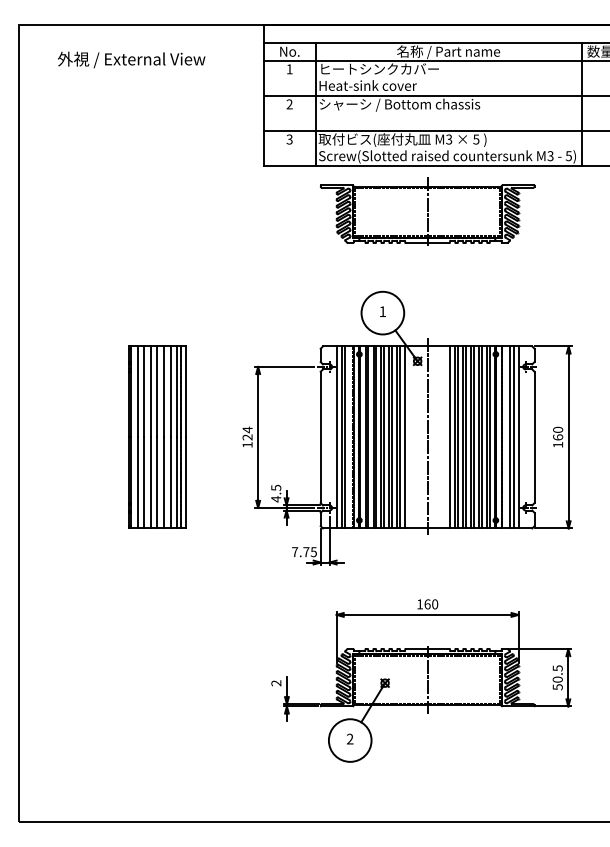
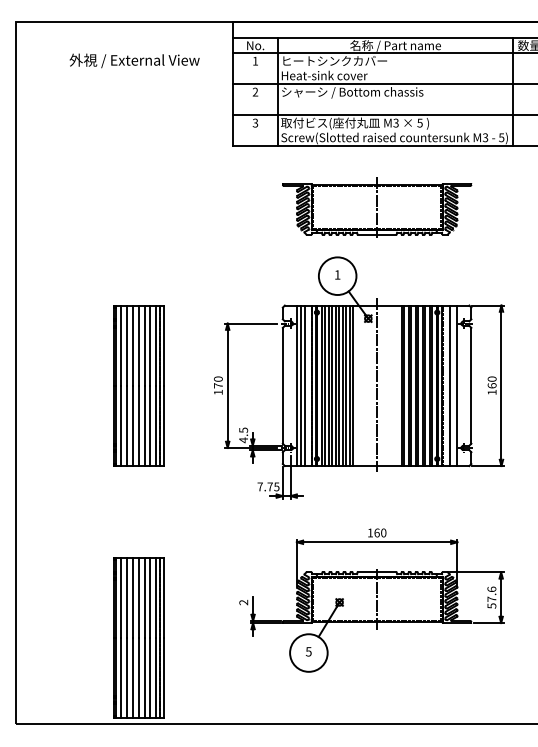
text: (131, 59) -> (134, 60), moved
part: (427, 211) -> (377, 206), moved
text: (247, 433) -> (218, 382), 124 -> 170
line: (405, 437) -> (357, 385), removed
line: (449, 437) -> (396, 385), removed
line: (513, 437) -> (452, 385), removed
text: (557, 673) -> (491, 593), 50.5 -> 57.6
part: (157, 722) -> (138, 637), added
text: (349, 738) -> (308, 651), 2 -> 5

